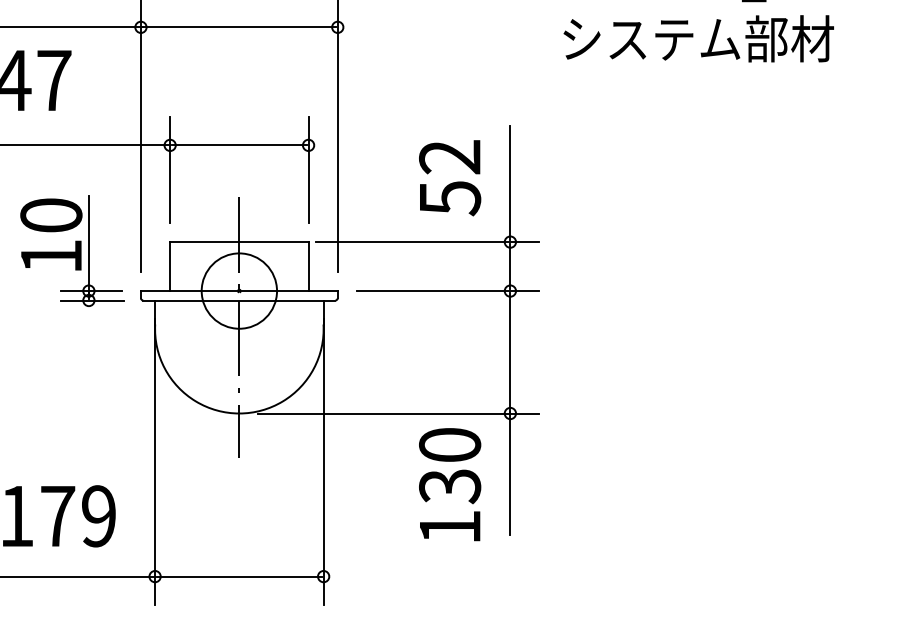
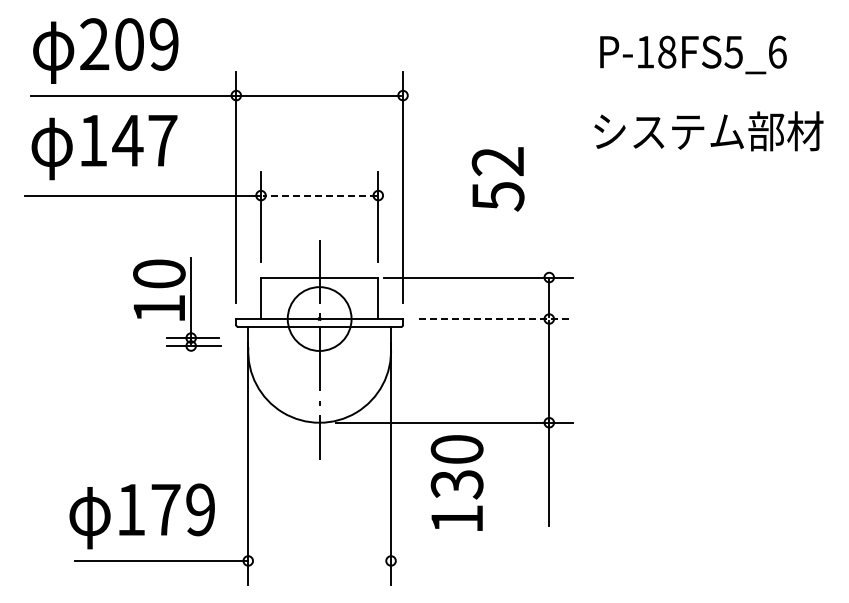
text: (698, 39) -> (708, 131), moved
line: (239, 145) -> (319, 195), solid -> dashed
text: (449, 178) -> (497, 179), moved
line: (510, 181) -> (549, 226), removed
part: (72, 251) -> (177, 304), moved
line: (448, 291) -> (496, 319), solid -> dashed
text: (449, 484) -> (456, 482), moved
line: (239, 576) -> (319, 560), removed

